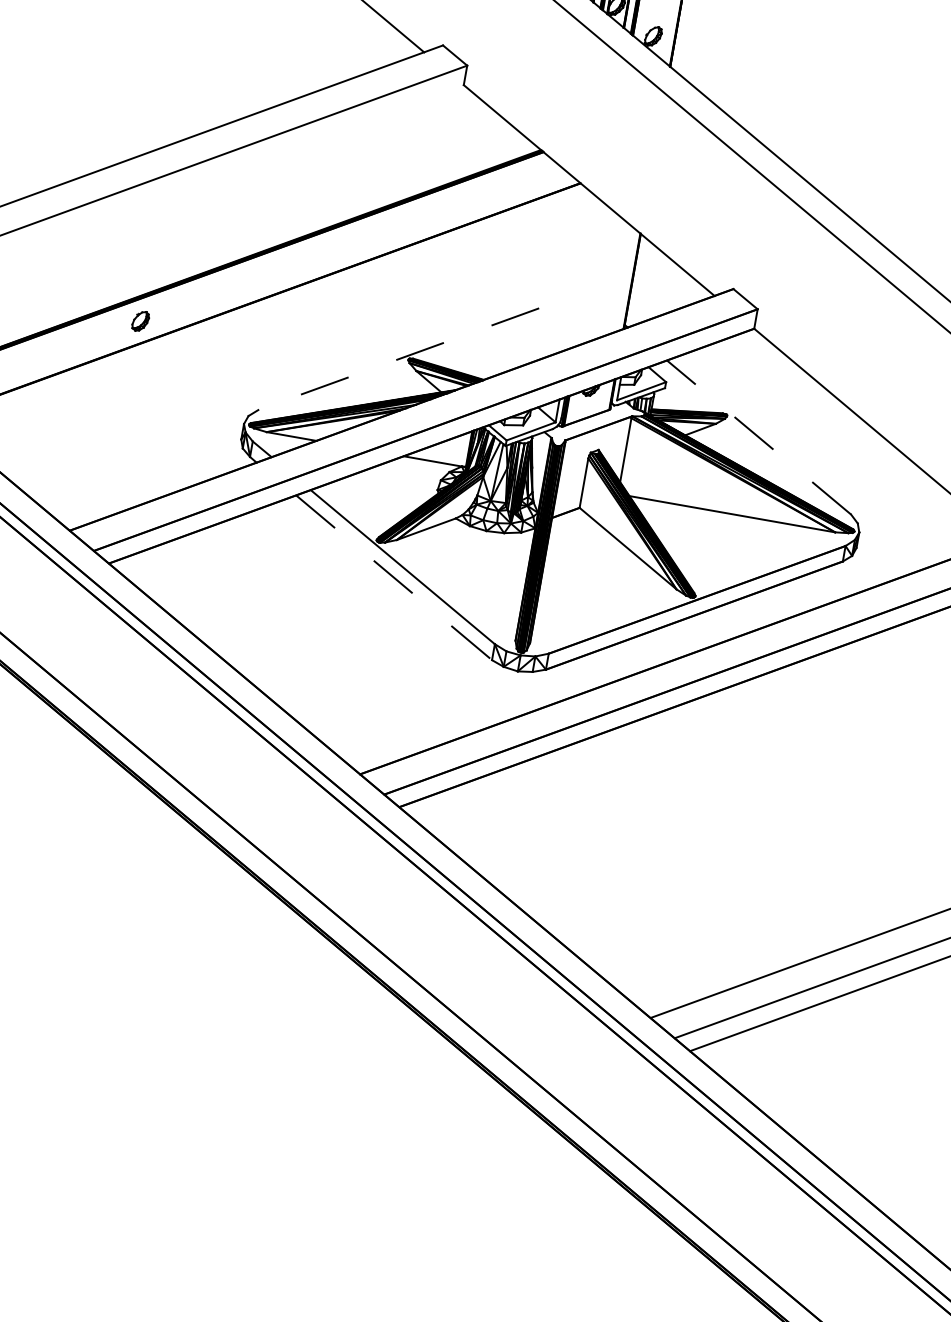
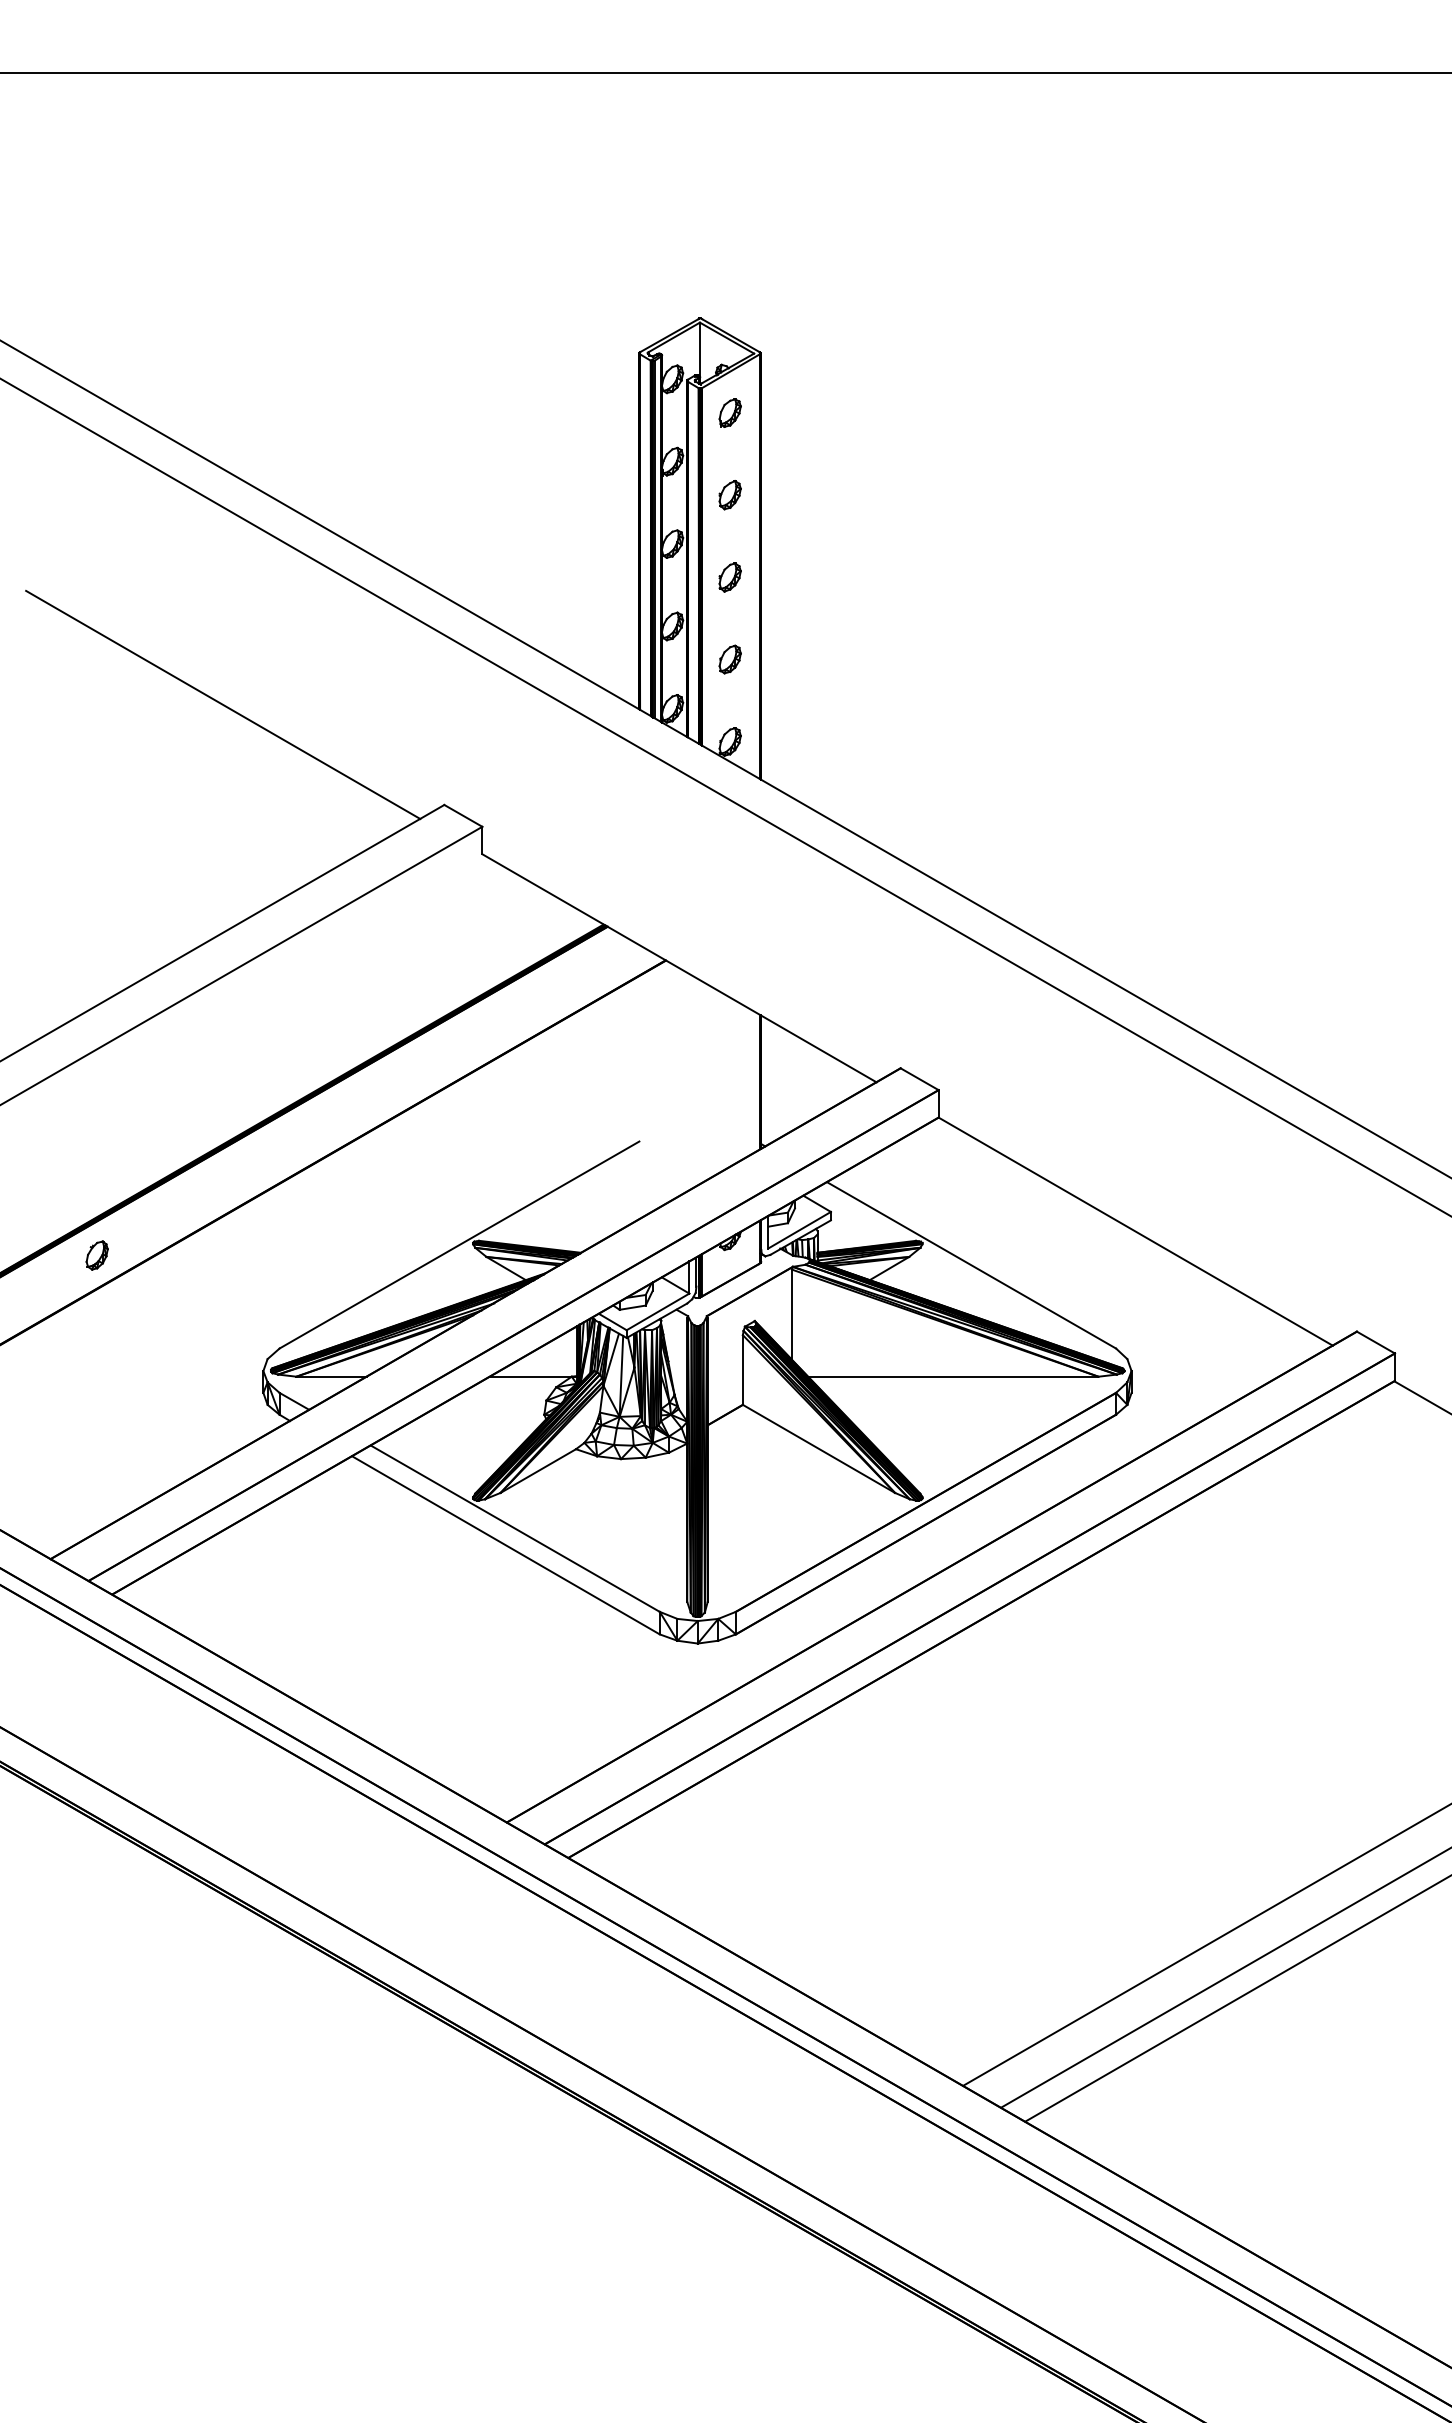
line: (398, 359) -> (459, 1245), dashed -> solid
line: (759, 437) -> (971, 1265), dashed -> solid
line: (393, 577) -> (505, 1545), dashed -> solid

